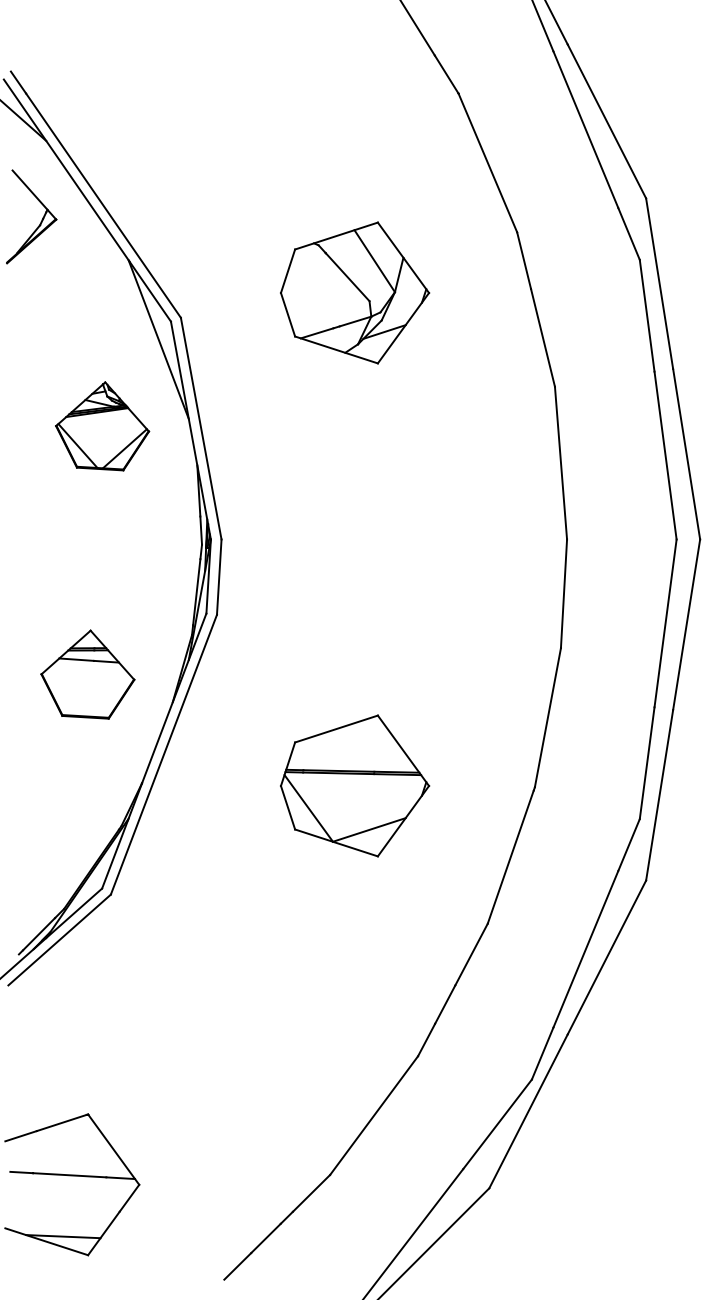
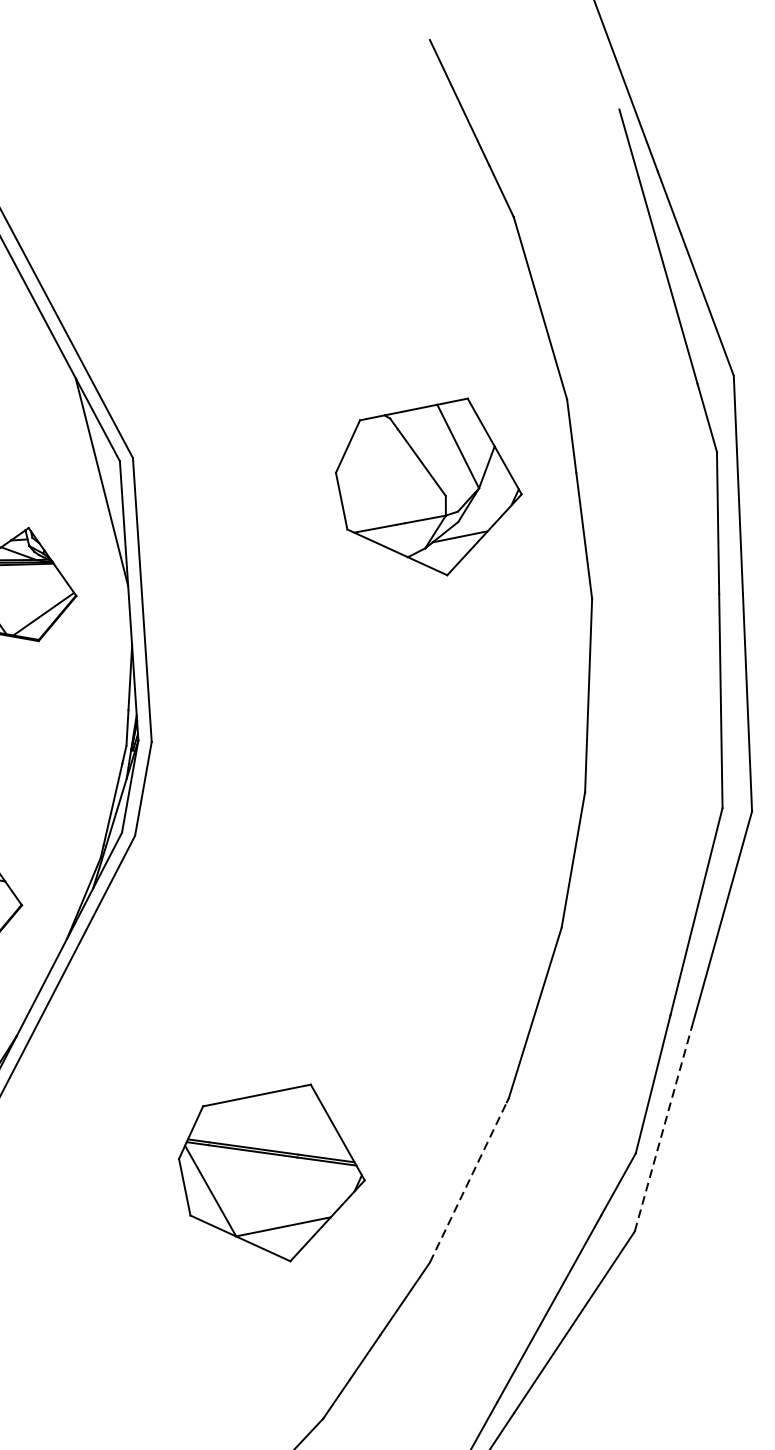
part: (355, 292) -> (429, 483), moved
part: (355, 785) -> (272, 1169), moved
line: (659, 794) -> (664, 1125), solid -> dashed
line: (510, 856) -> (468, 1181), solid -> dashed

